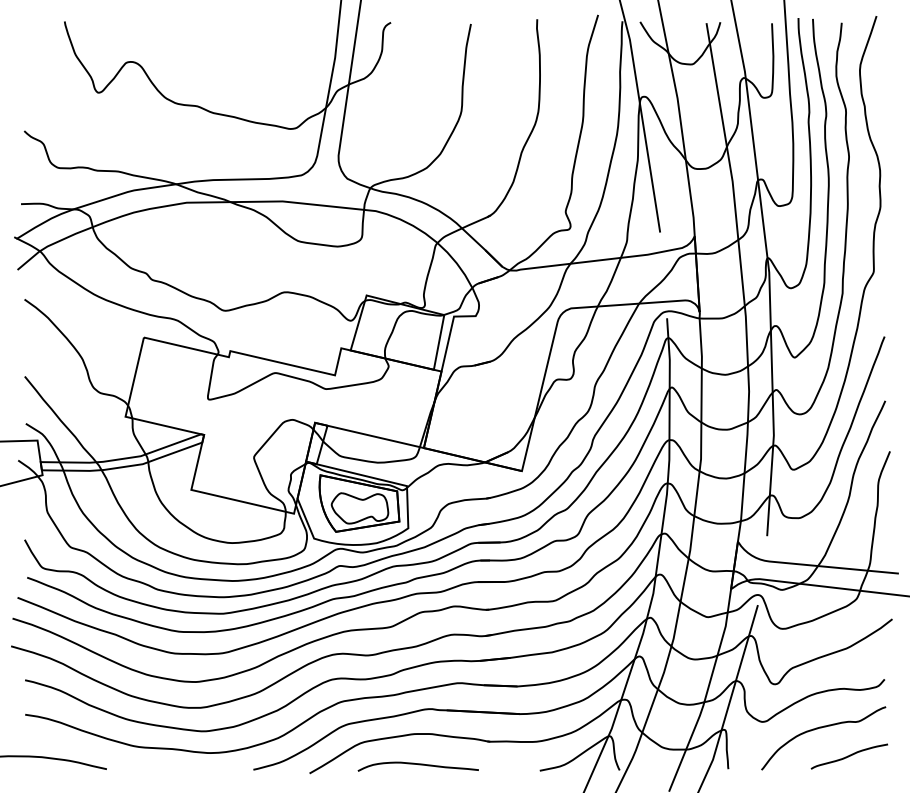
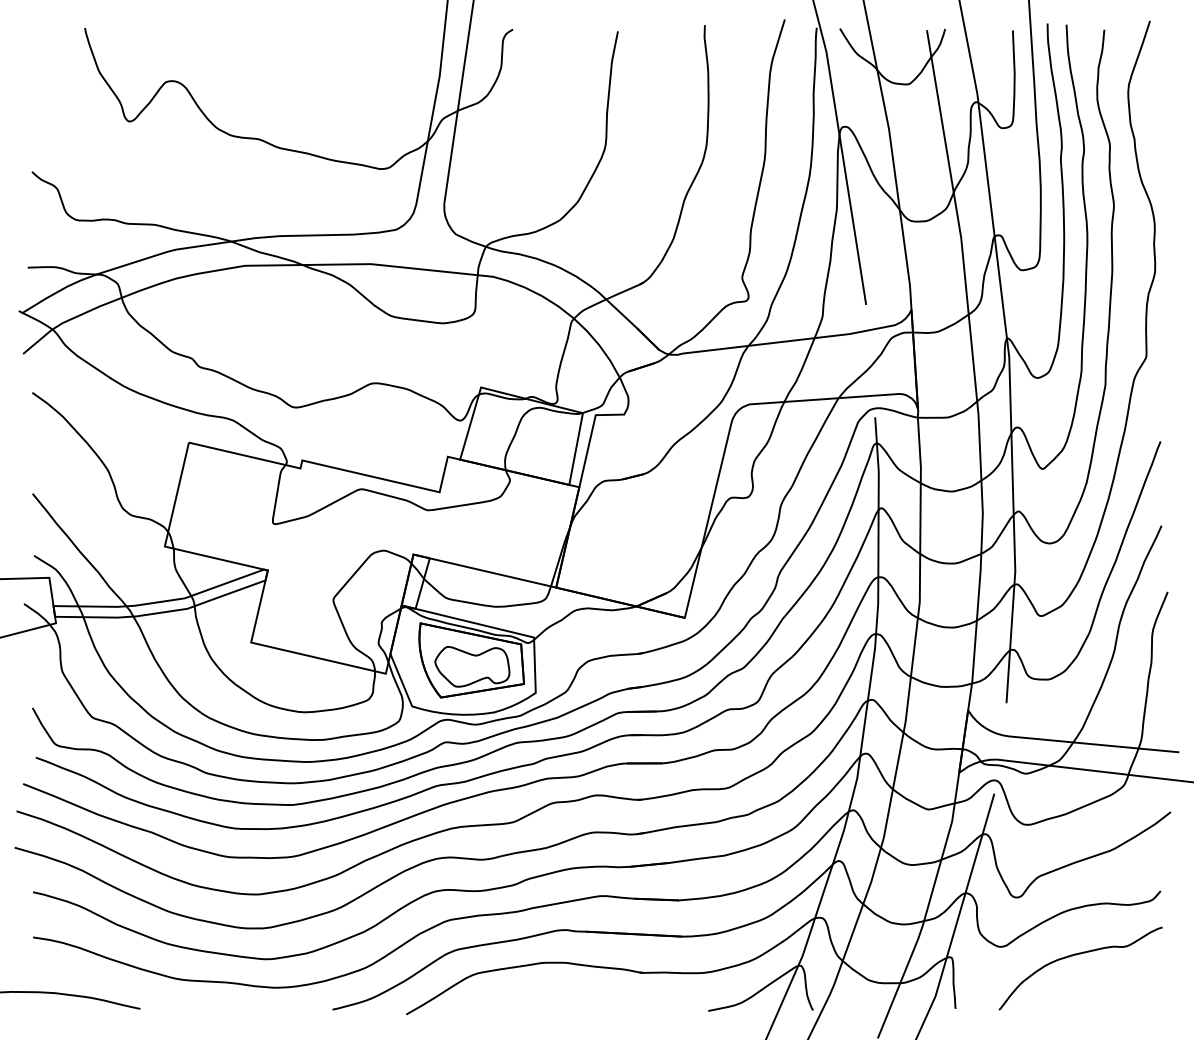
curve: (849, 756) -> (1114, 992), removed
curve: (418, 765) -> (548, 1003), removed

